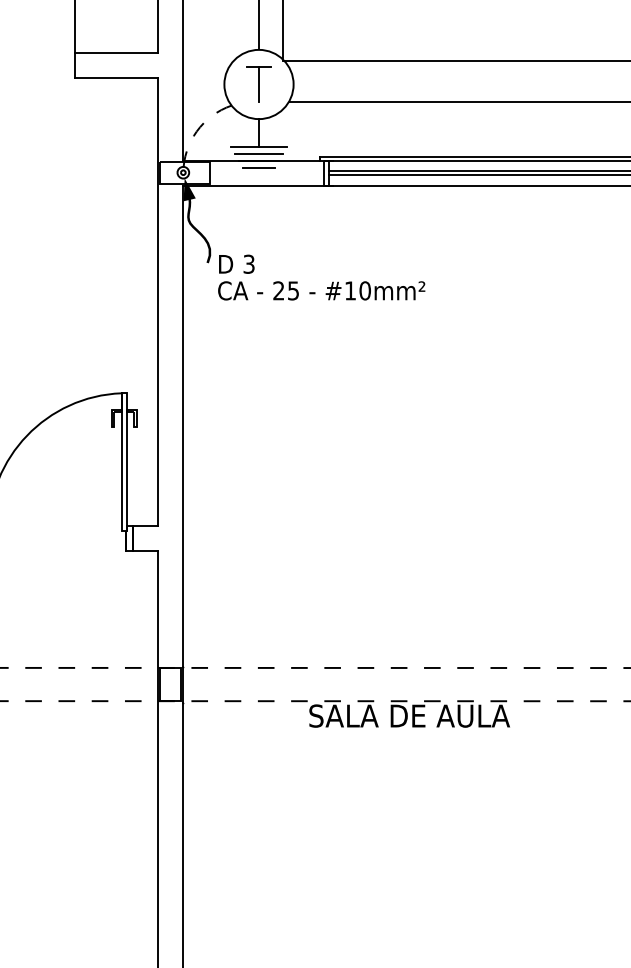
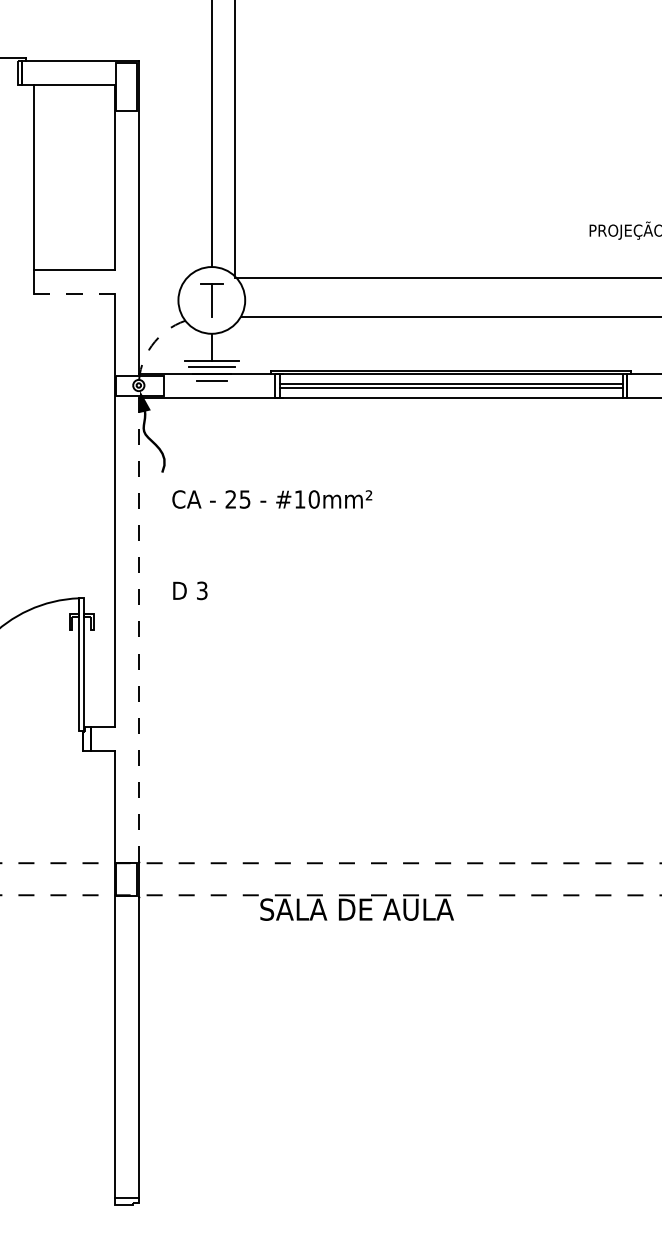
line: (116, 77) -> (74, 293), solid -> dashed
text: (236, 263) -> (190, 590), moved
line: (182, 425) -> (138, 629), solid -> dashed

